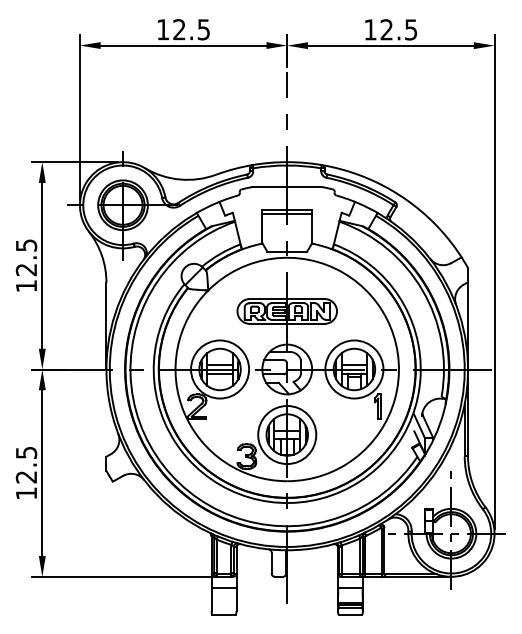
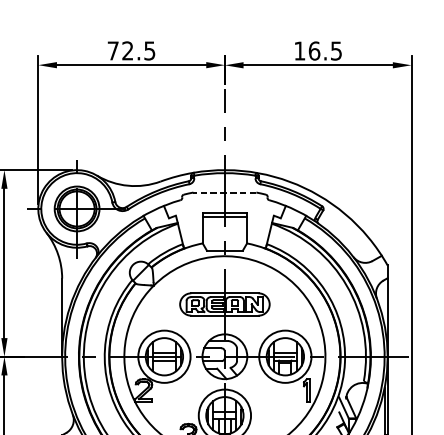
text: (163, 29) -> (113, 50), 12.5 -> 72.5
text: (386, 29) -> (314, 50), 12.5 -> 16.5
line: (287, 187) -> (225, 192), solid -> dashed

